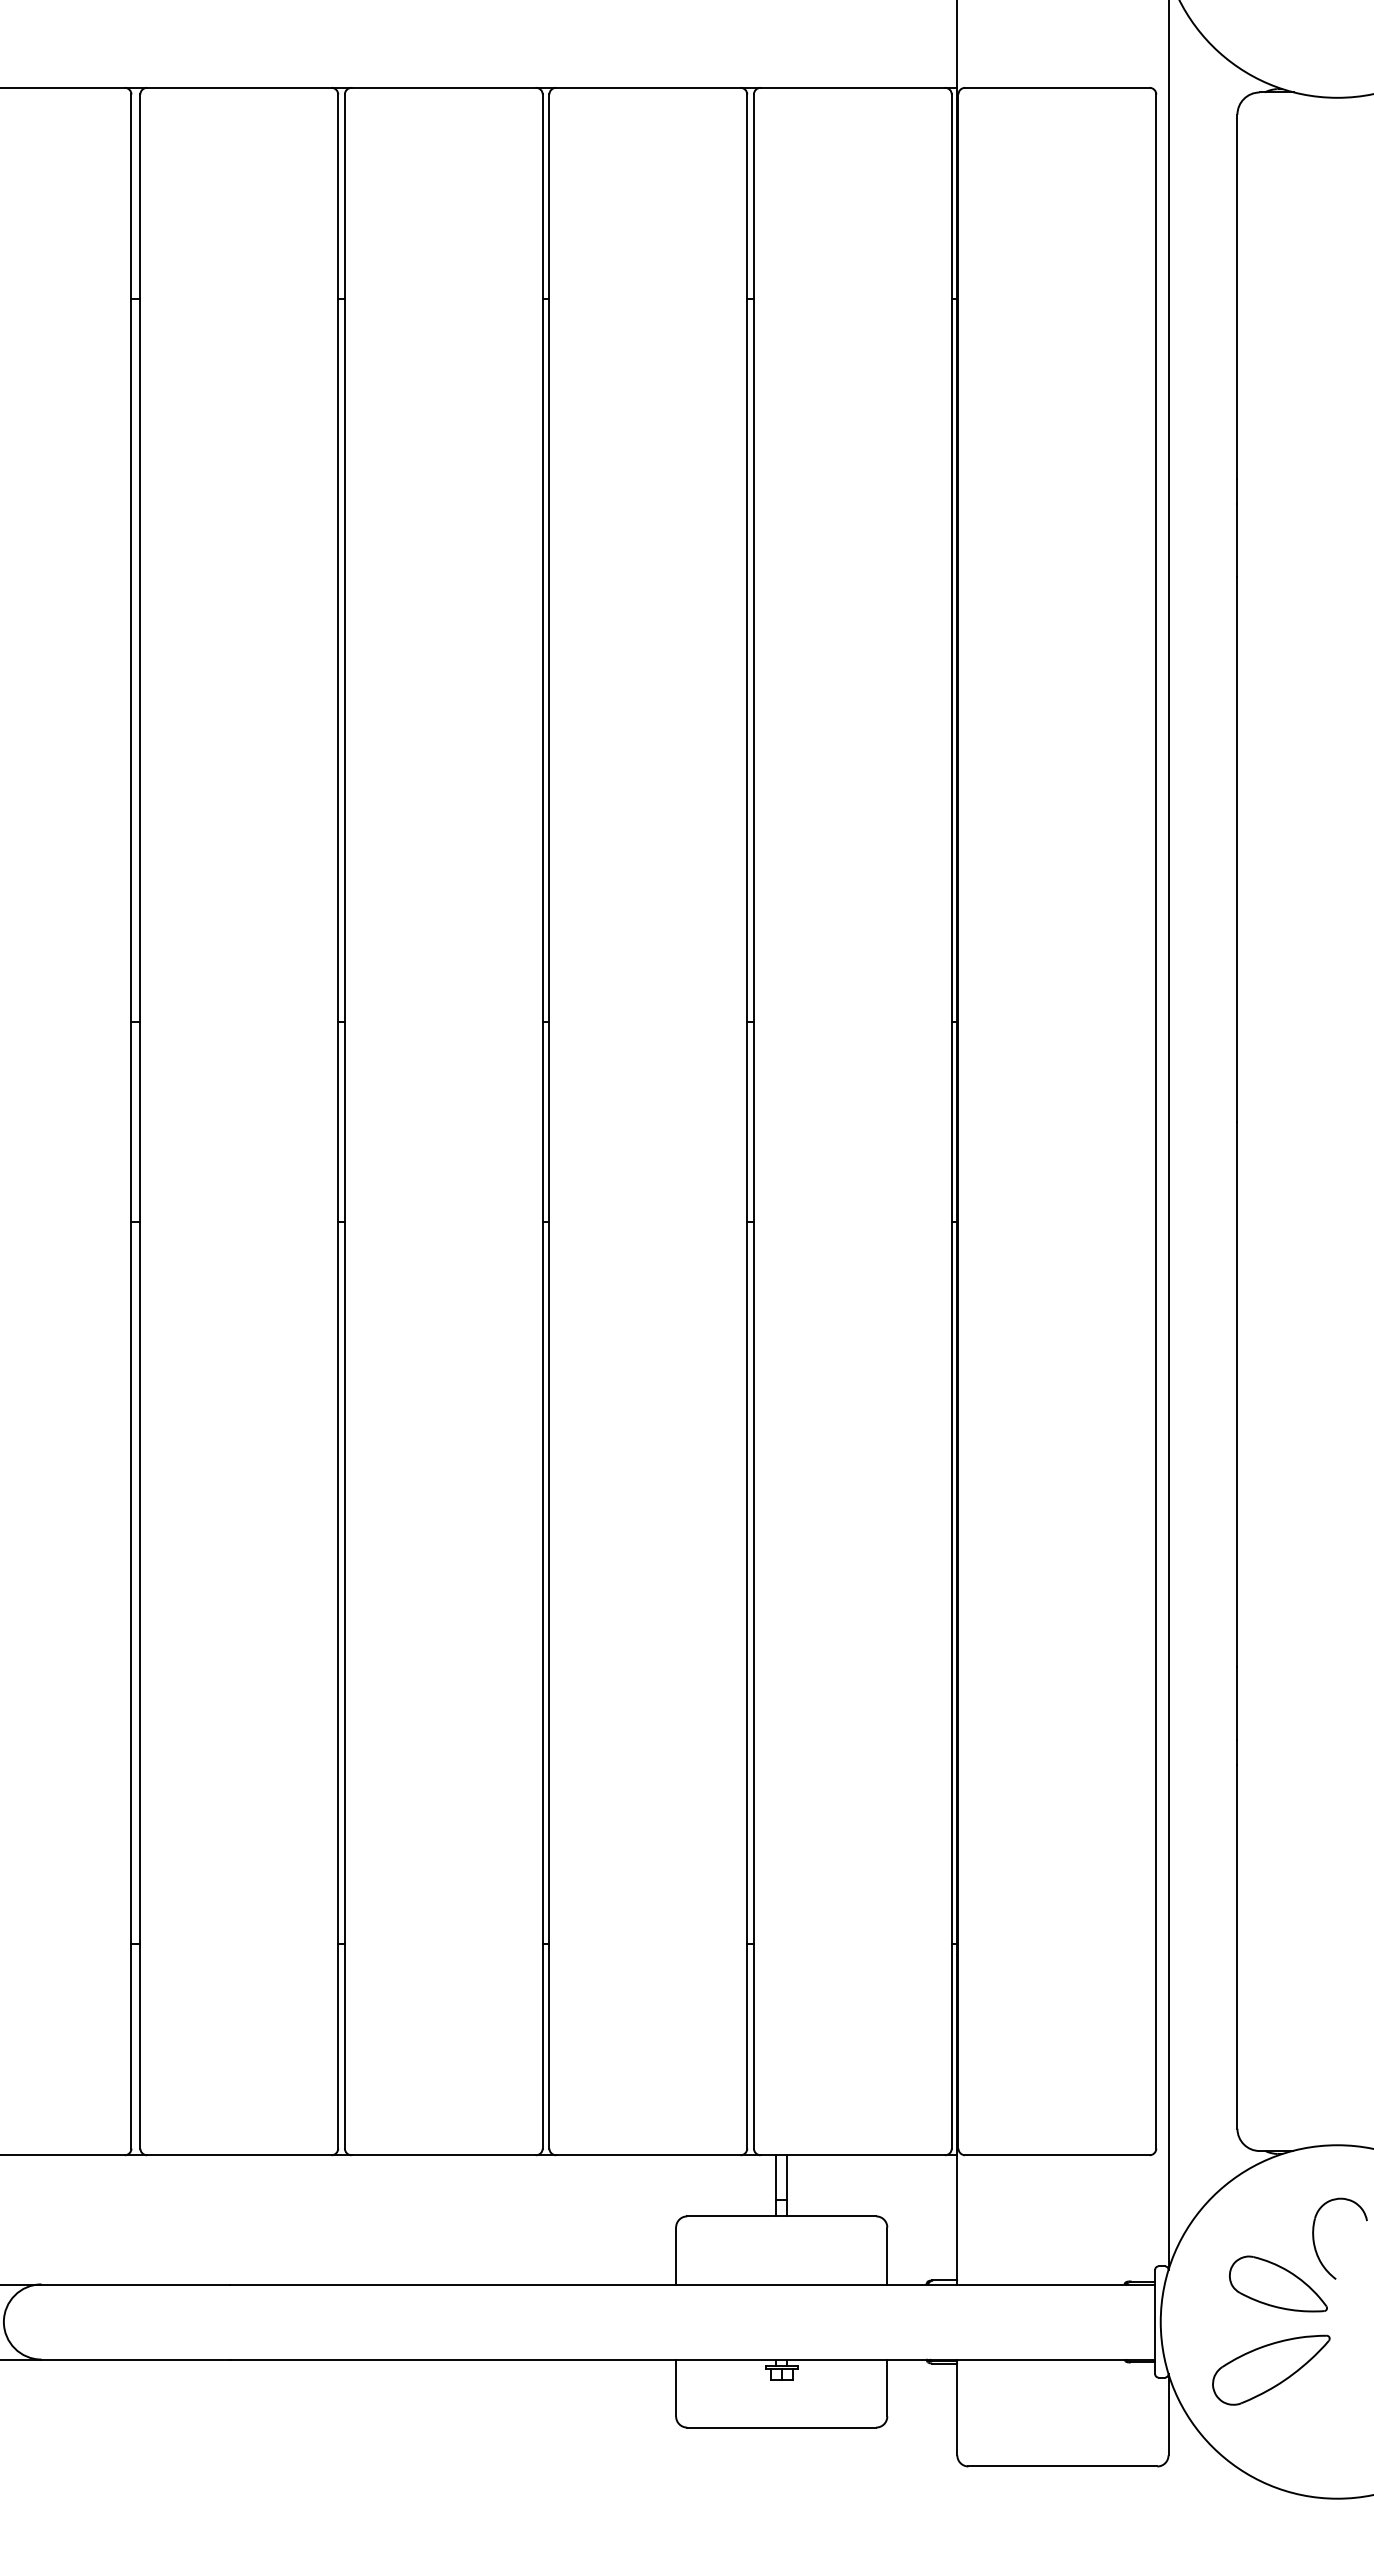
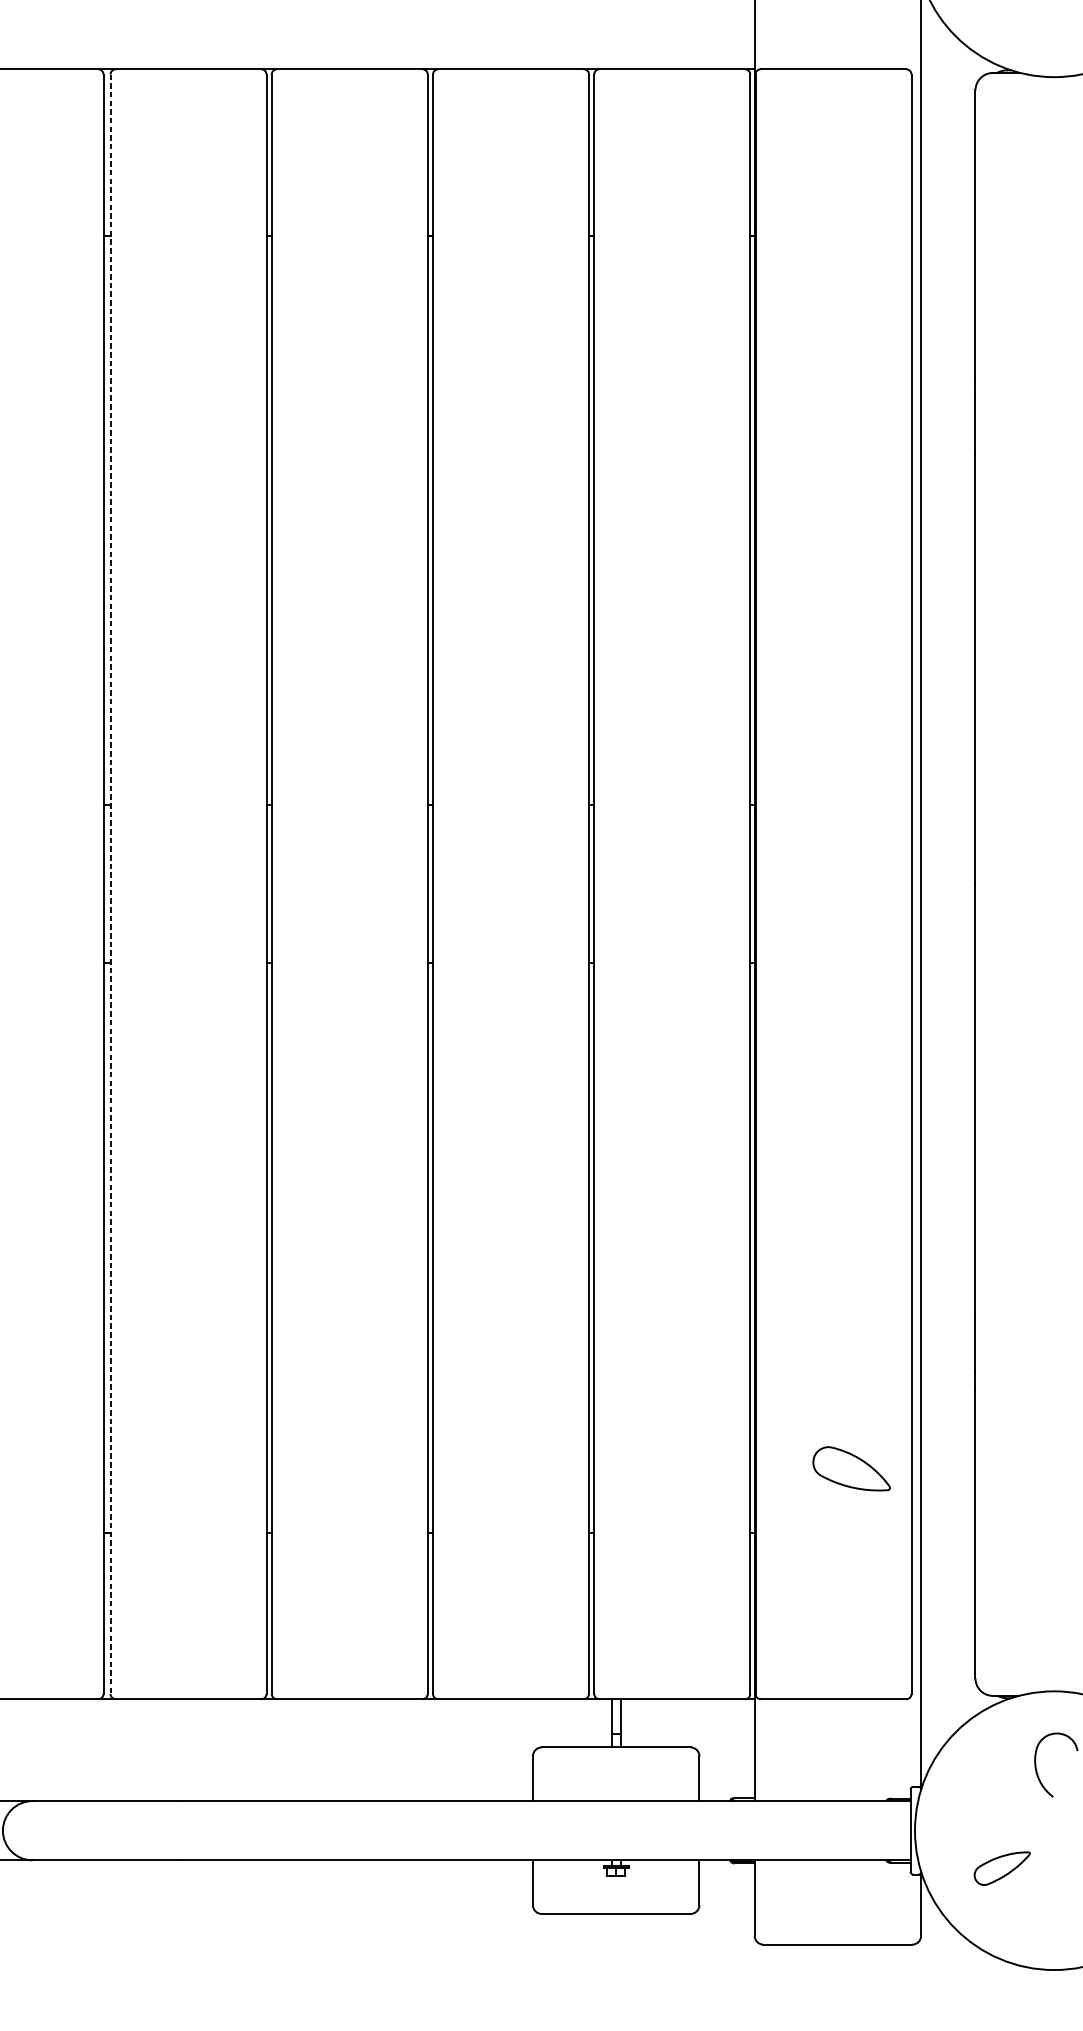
line: (140, 1122) -> (110, 885), solid -> dashed
part: (1278, 2283) -> (851, 1468), moved
part: (1271, 2369) -> (1002, 1868), size x0.6

